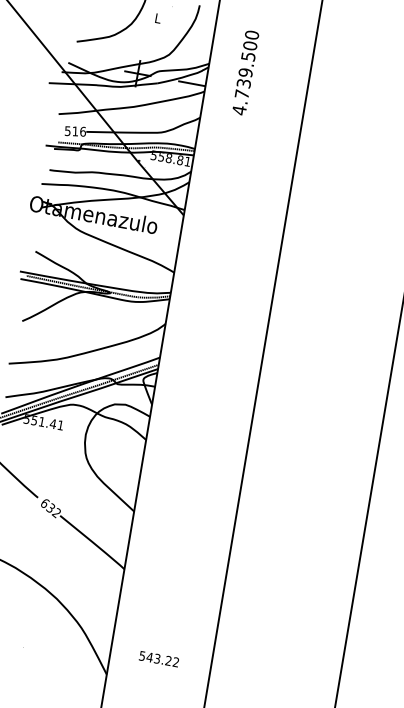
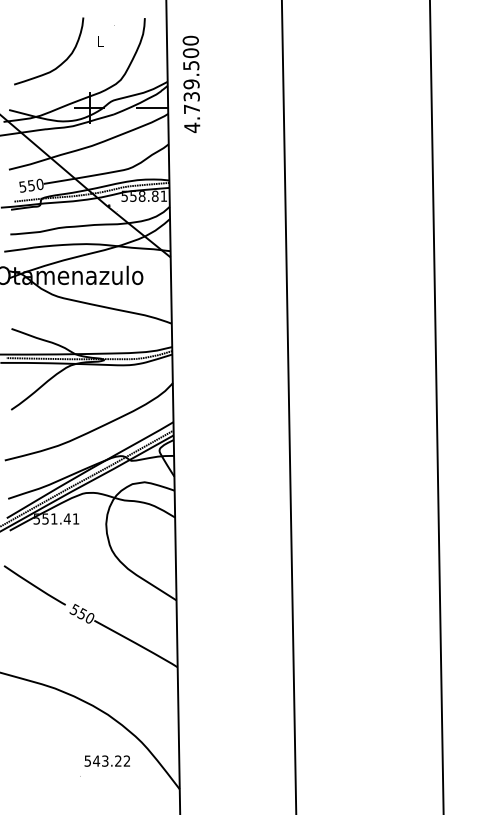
text: (245, 72) -> (191, 83), moved
text: (79, 131) -> (35, 184), 516 -> 550
text: (50, 508) -> (81, 614), 632 -> 550
text: (158, 658) -> (106, 760), moved

